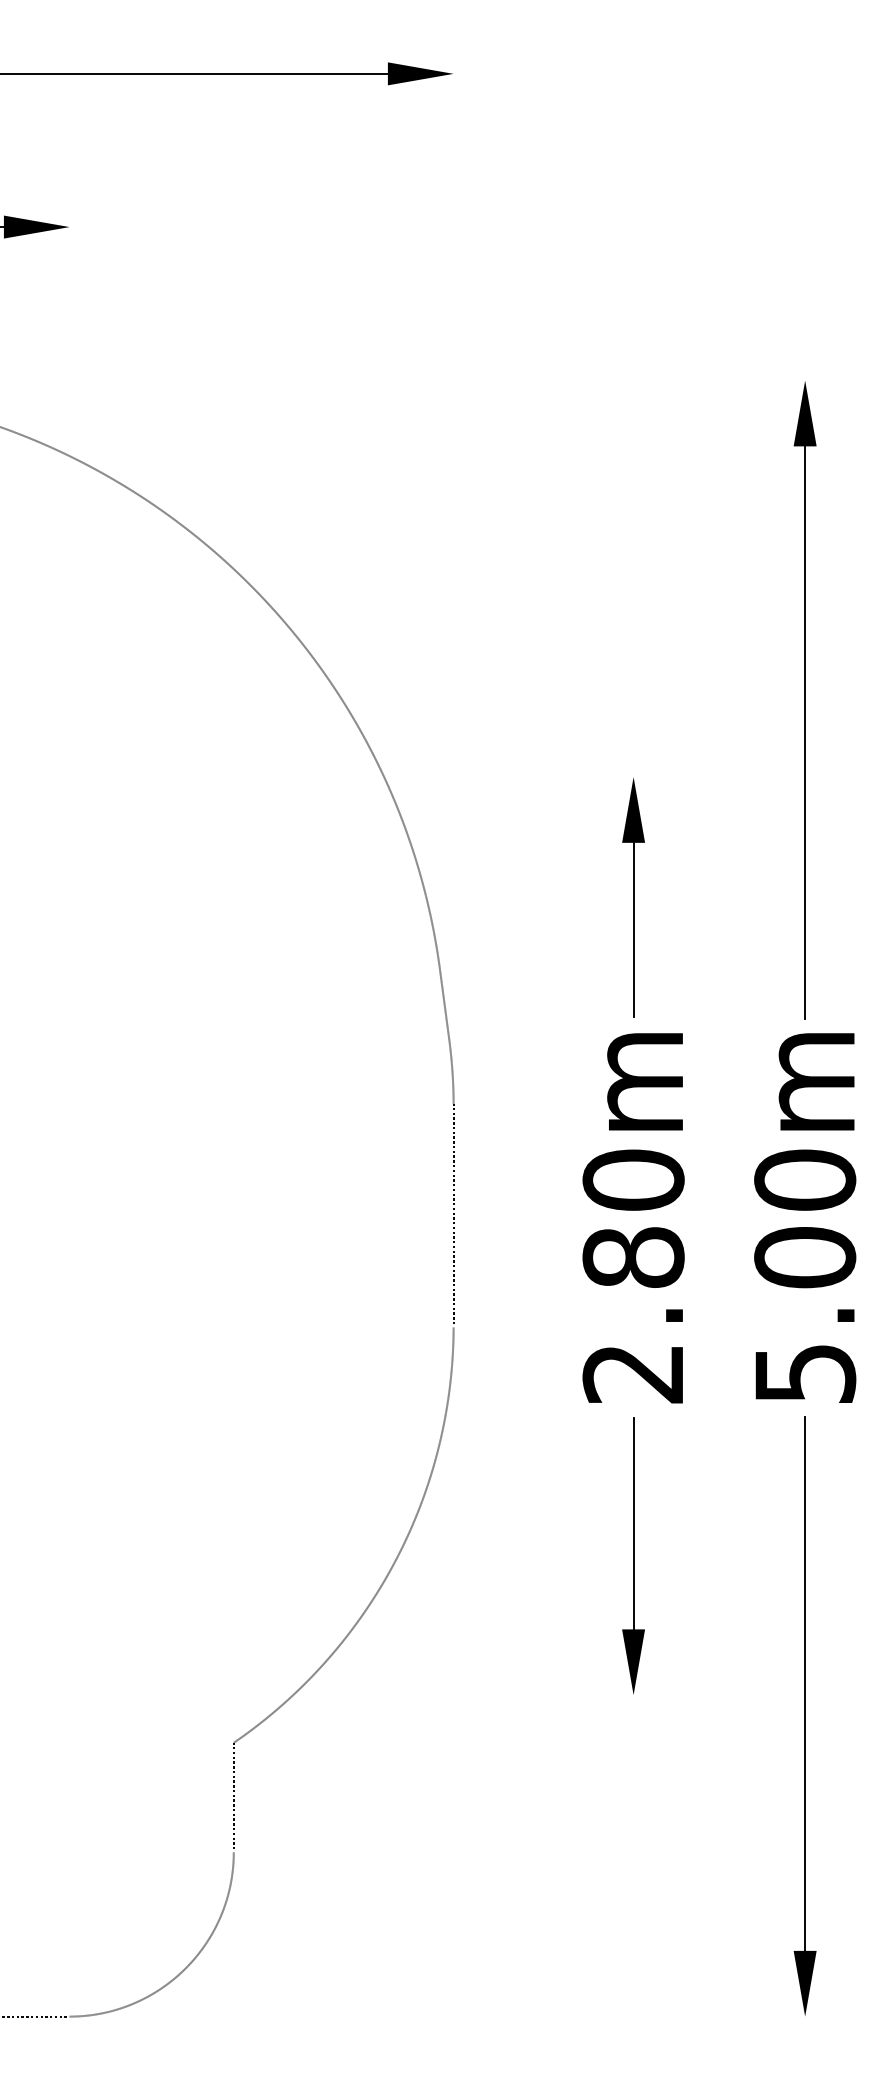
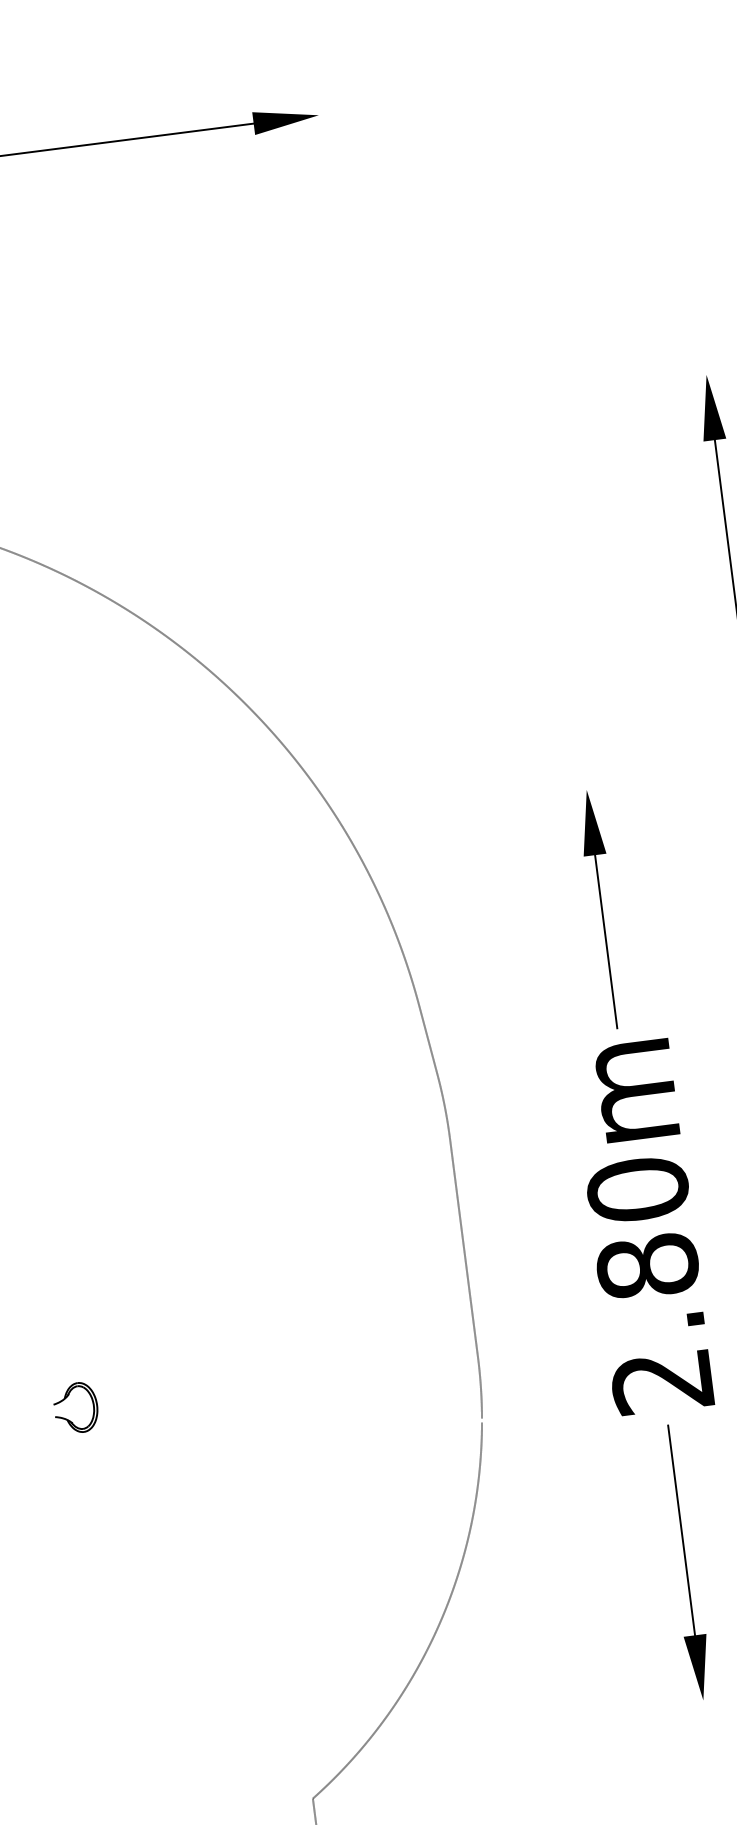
part: (39, 1315) -> (65, 1399), added

